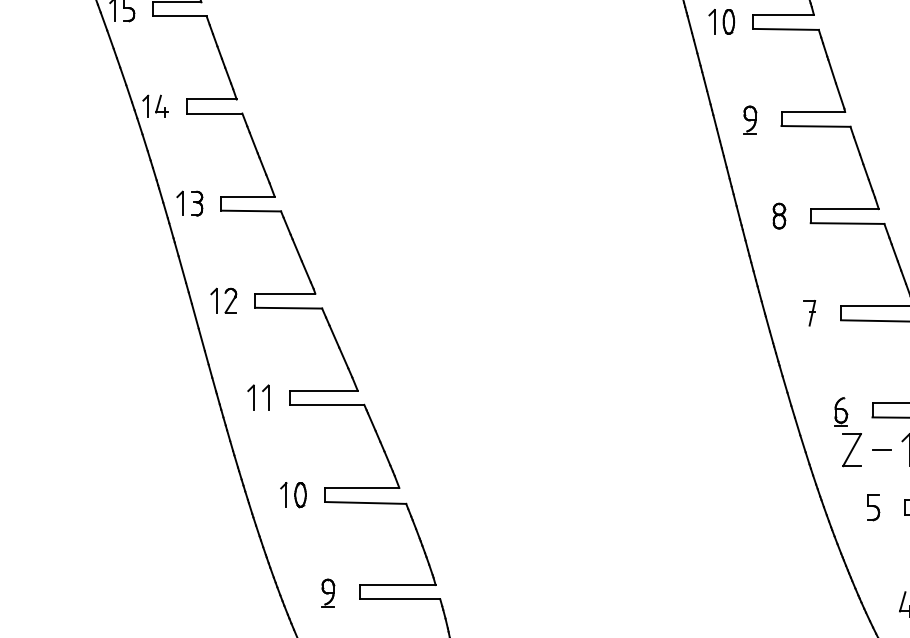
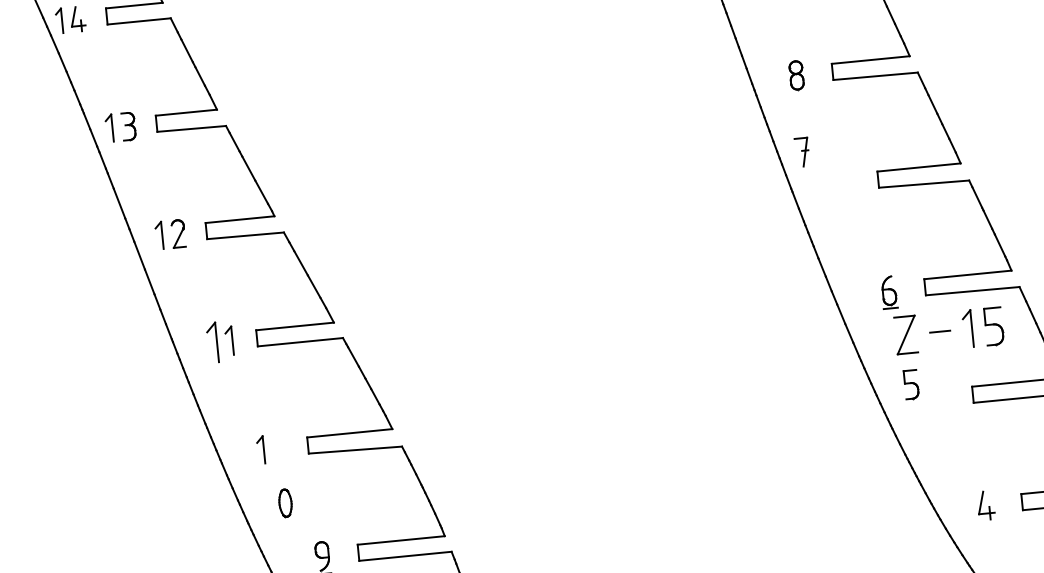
part: (809, 313) -> (802, 152), moved
part: (250, 397) -> (211, 342), size x1.4
part: (300, 495) -> (285, 503), moved
part: (873, 507) -> (911, 384), moved

